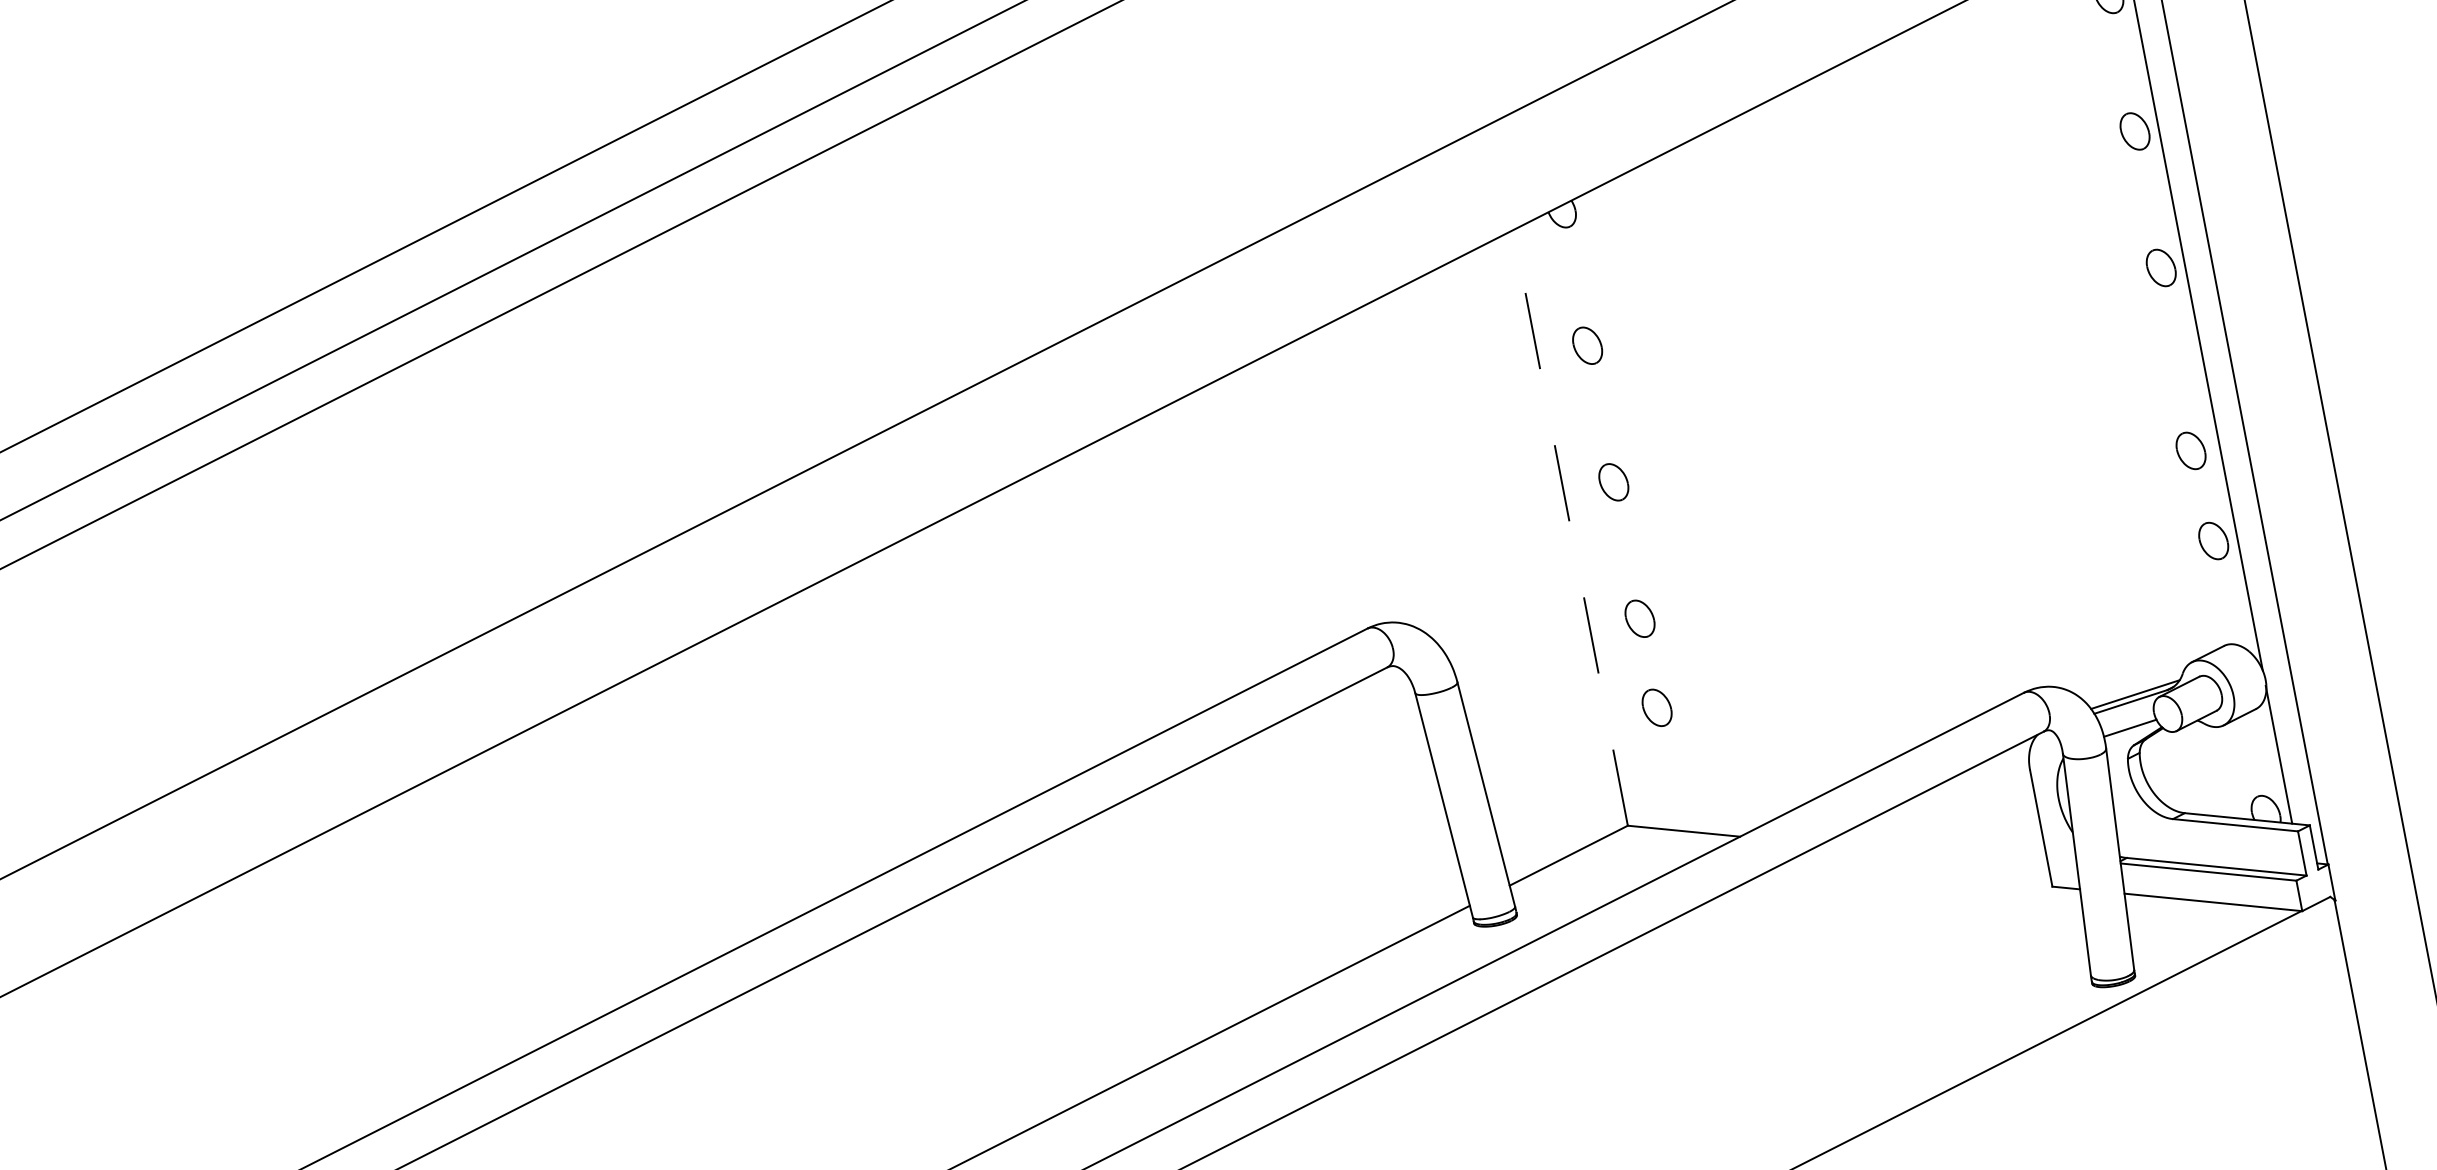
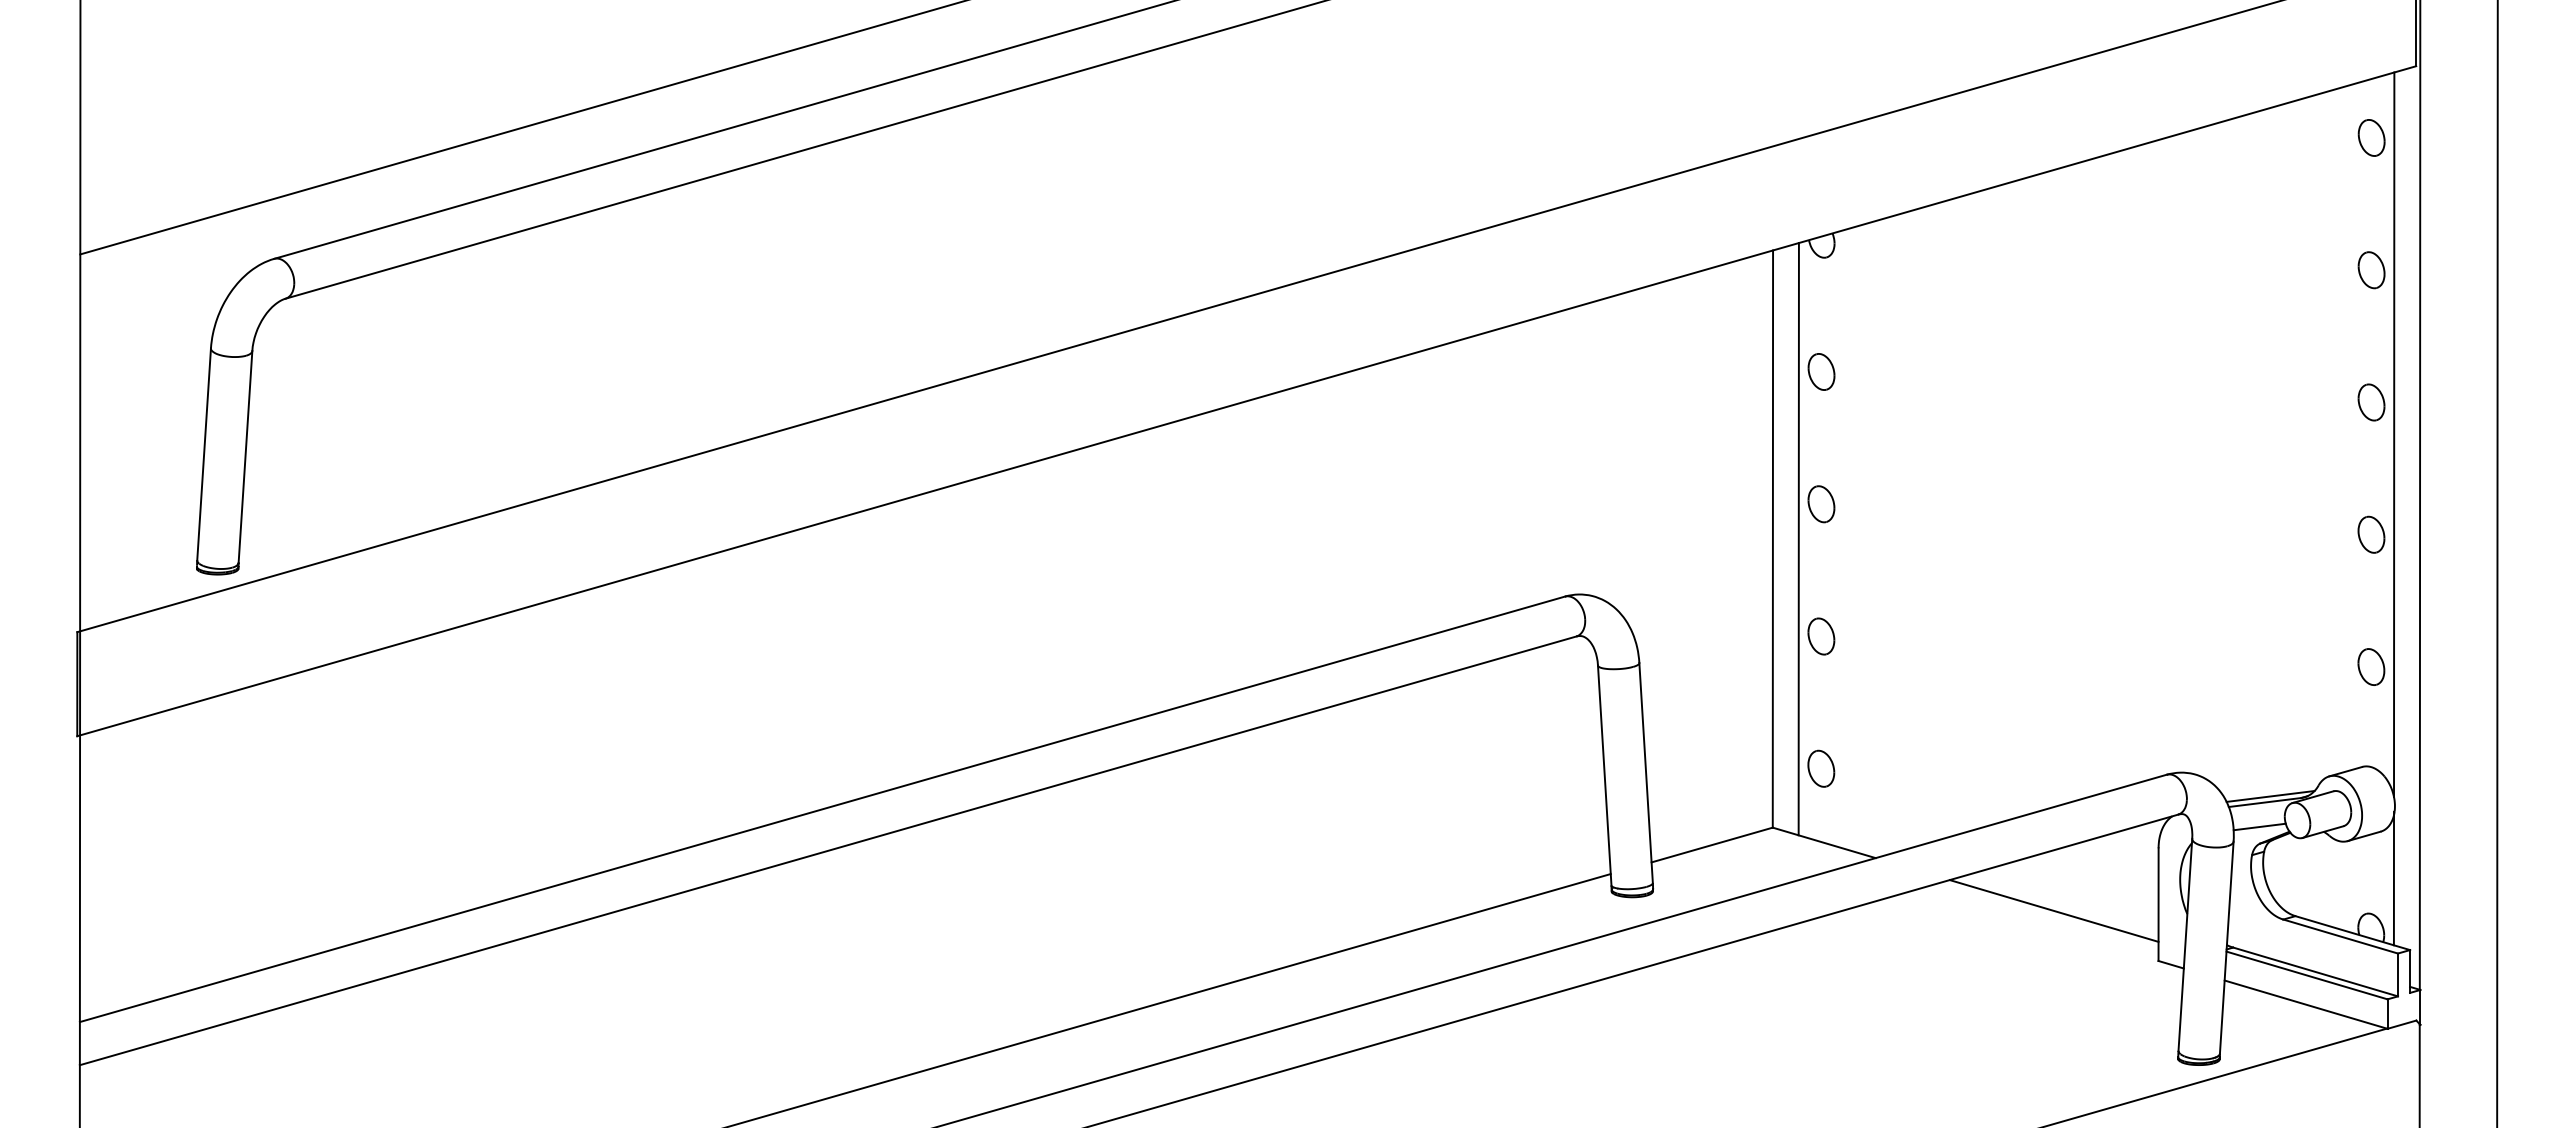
part: (2191, 450) -> (2371, 534), moved
line: (1597, 523) -> (1798, 539), added
line: (1570, 528) -> (1772, 539), dashed -> solid
part: (1657, 707) -> (1821, 768), moved
line: (1934, 855) -> (2053, 910), added

